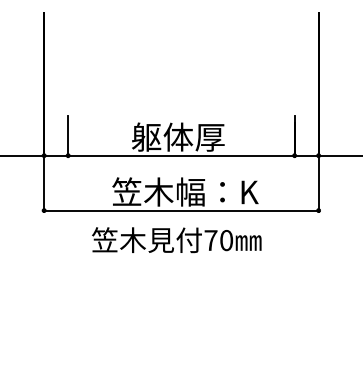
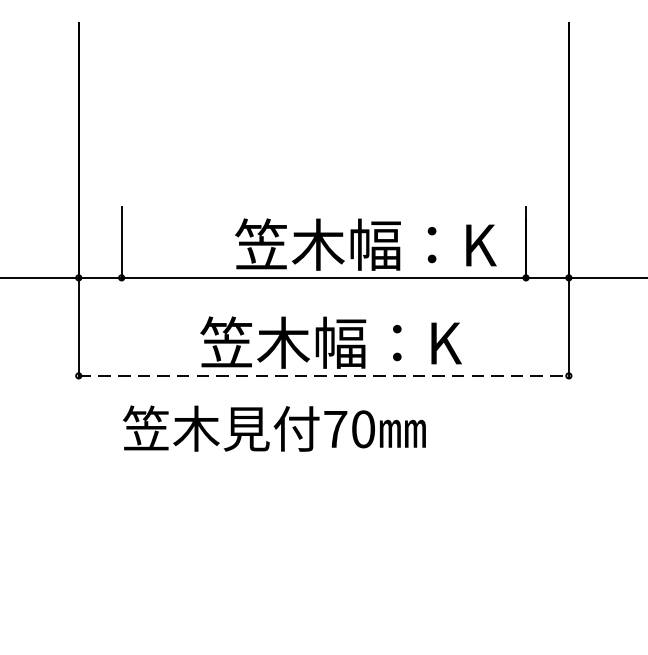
text: (204, 136) -> (365, 243), 躯体厚 -> 笠木幅：K
line: (181, 210) -> (324, 375), solid -> dashed
text: (176, 240) -> (274, 429), moved

